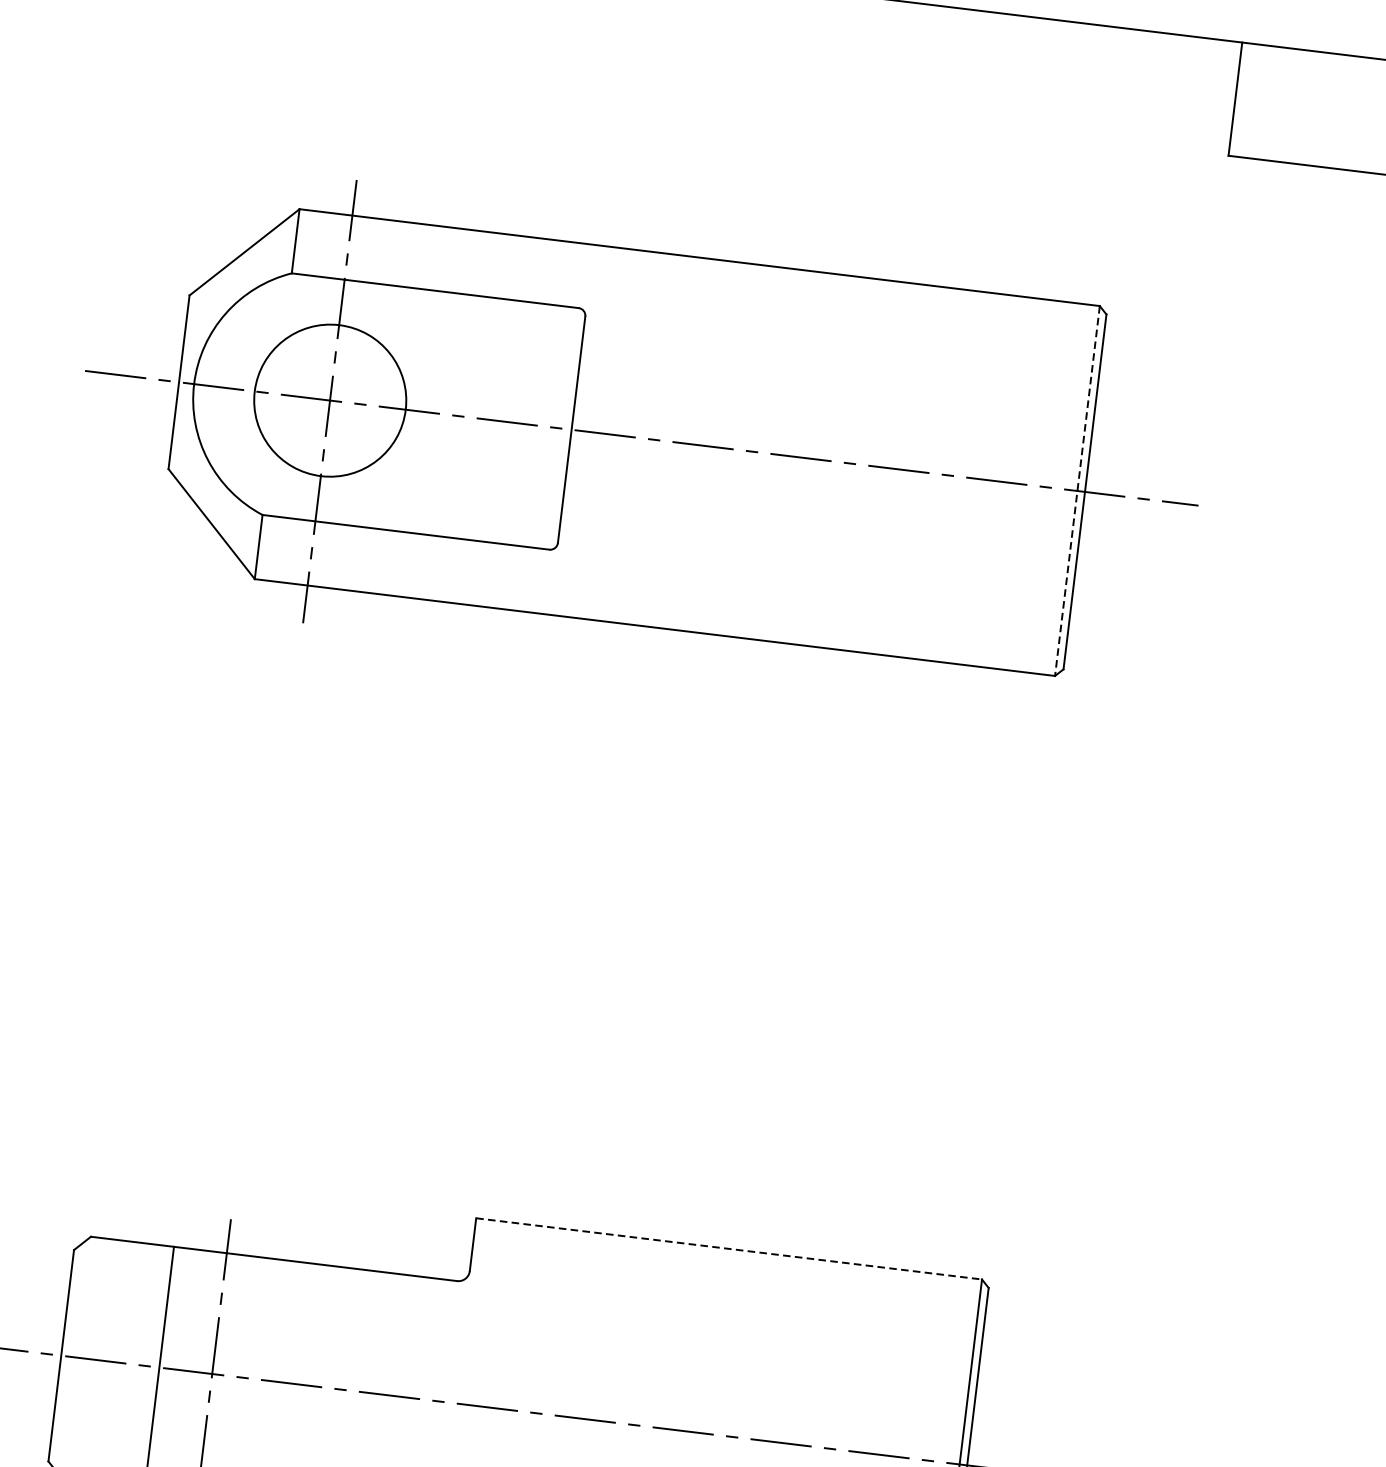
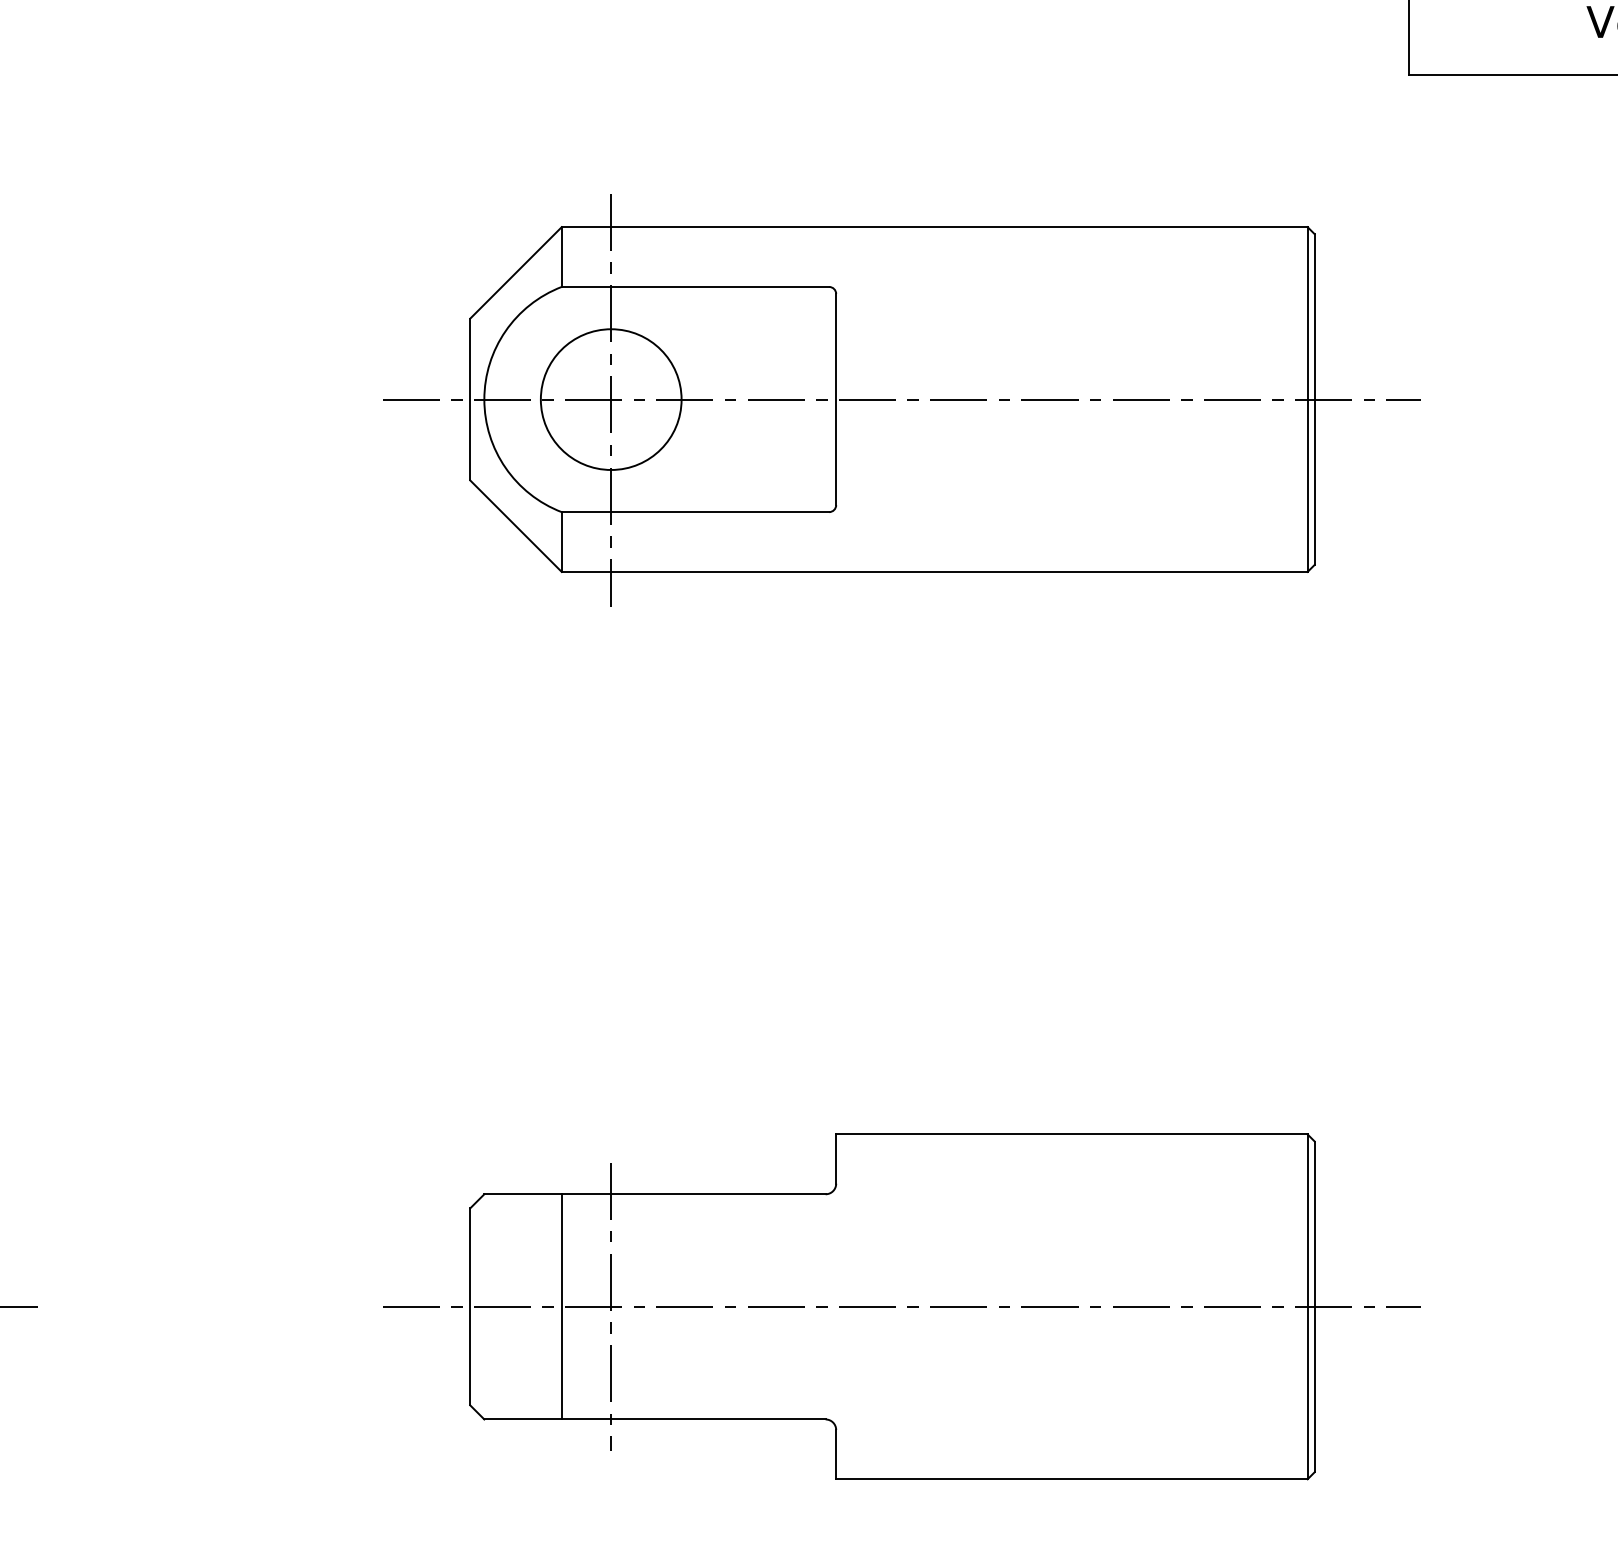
line: (1077, 492) -> (1307, 400), dashed -> solid
line: (728, 1248) -> (1071, 1134), dashed -> solid

